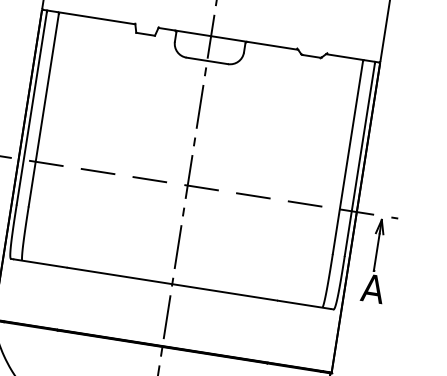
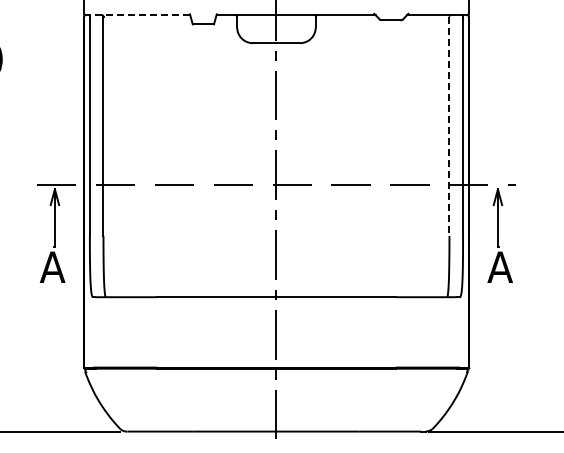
line: (88, 17) -> (137, 15), solid -> dashed
line: (347, 157) -> (449, 126), solid -> dashed

